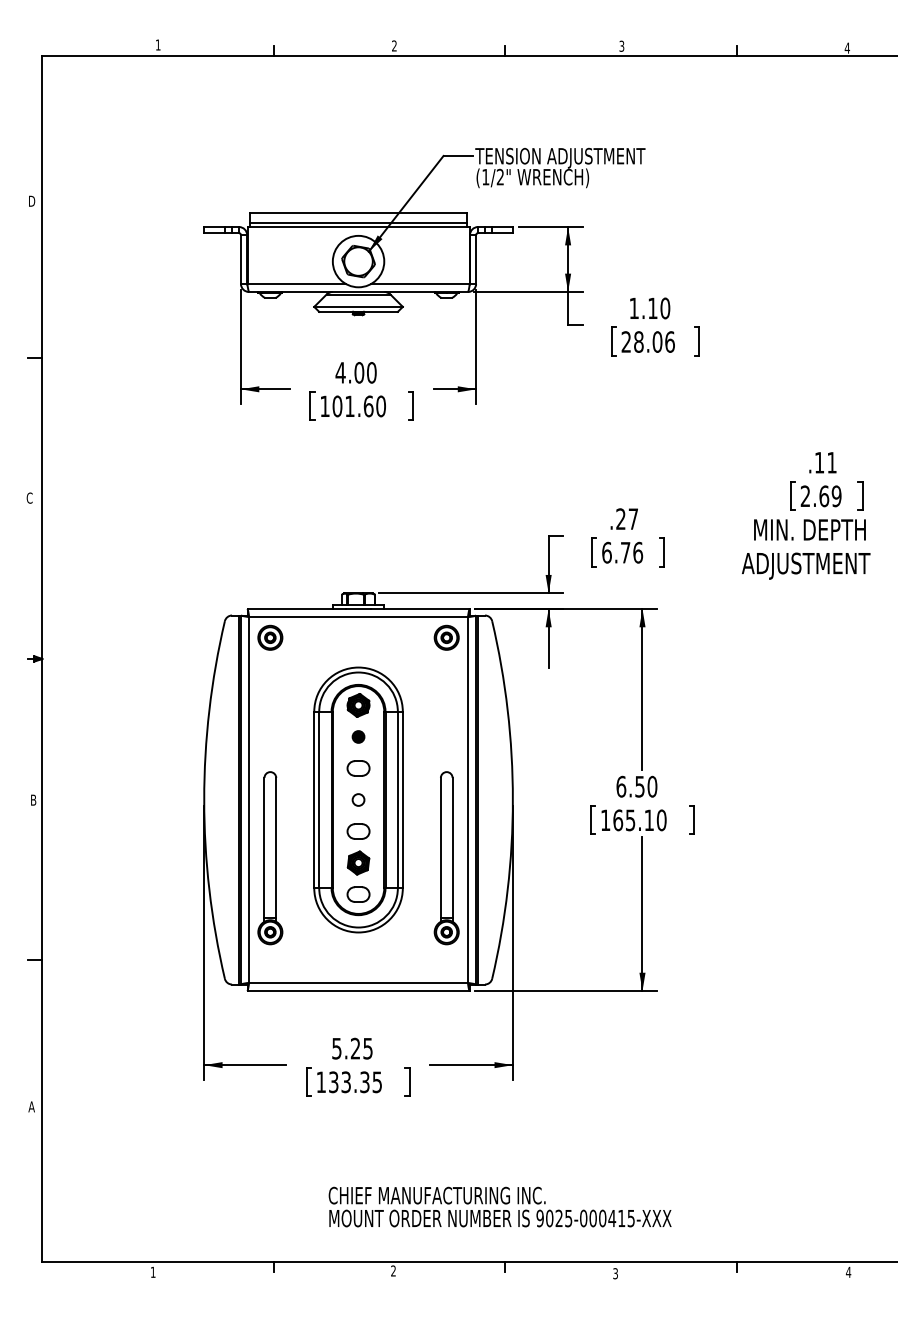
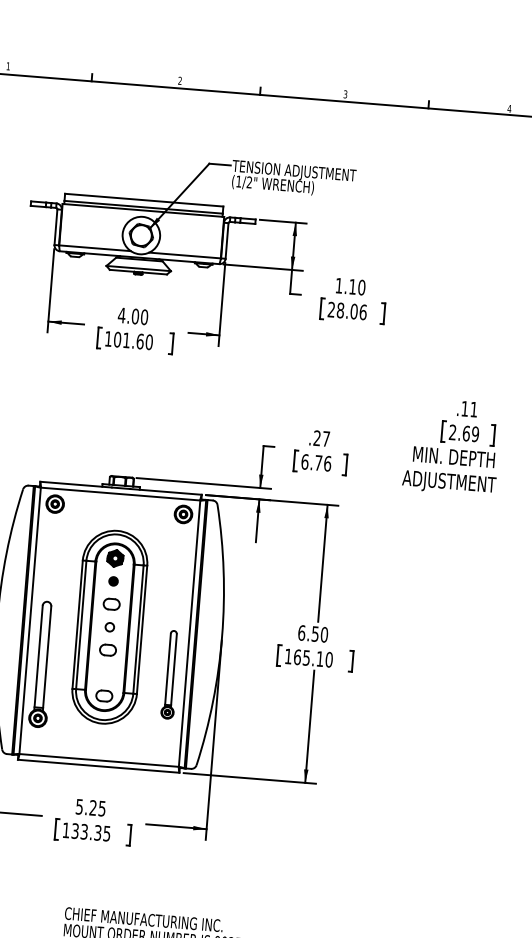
part: (446, 858) -> (170, 674), size x0.7
part: (358, 862) -> (106, 672), removed

